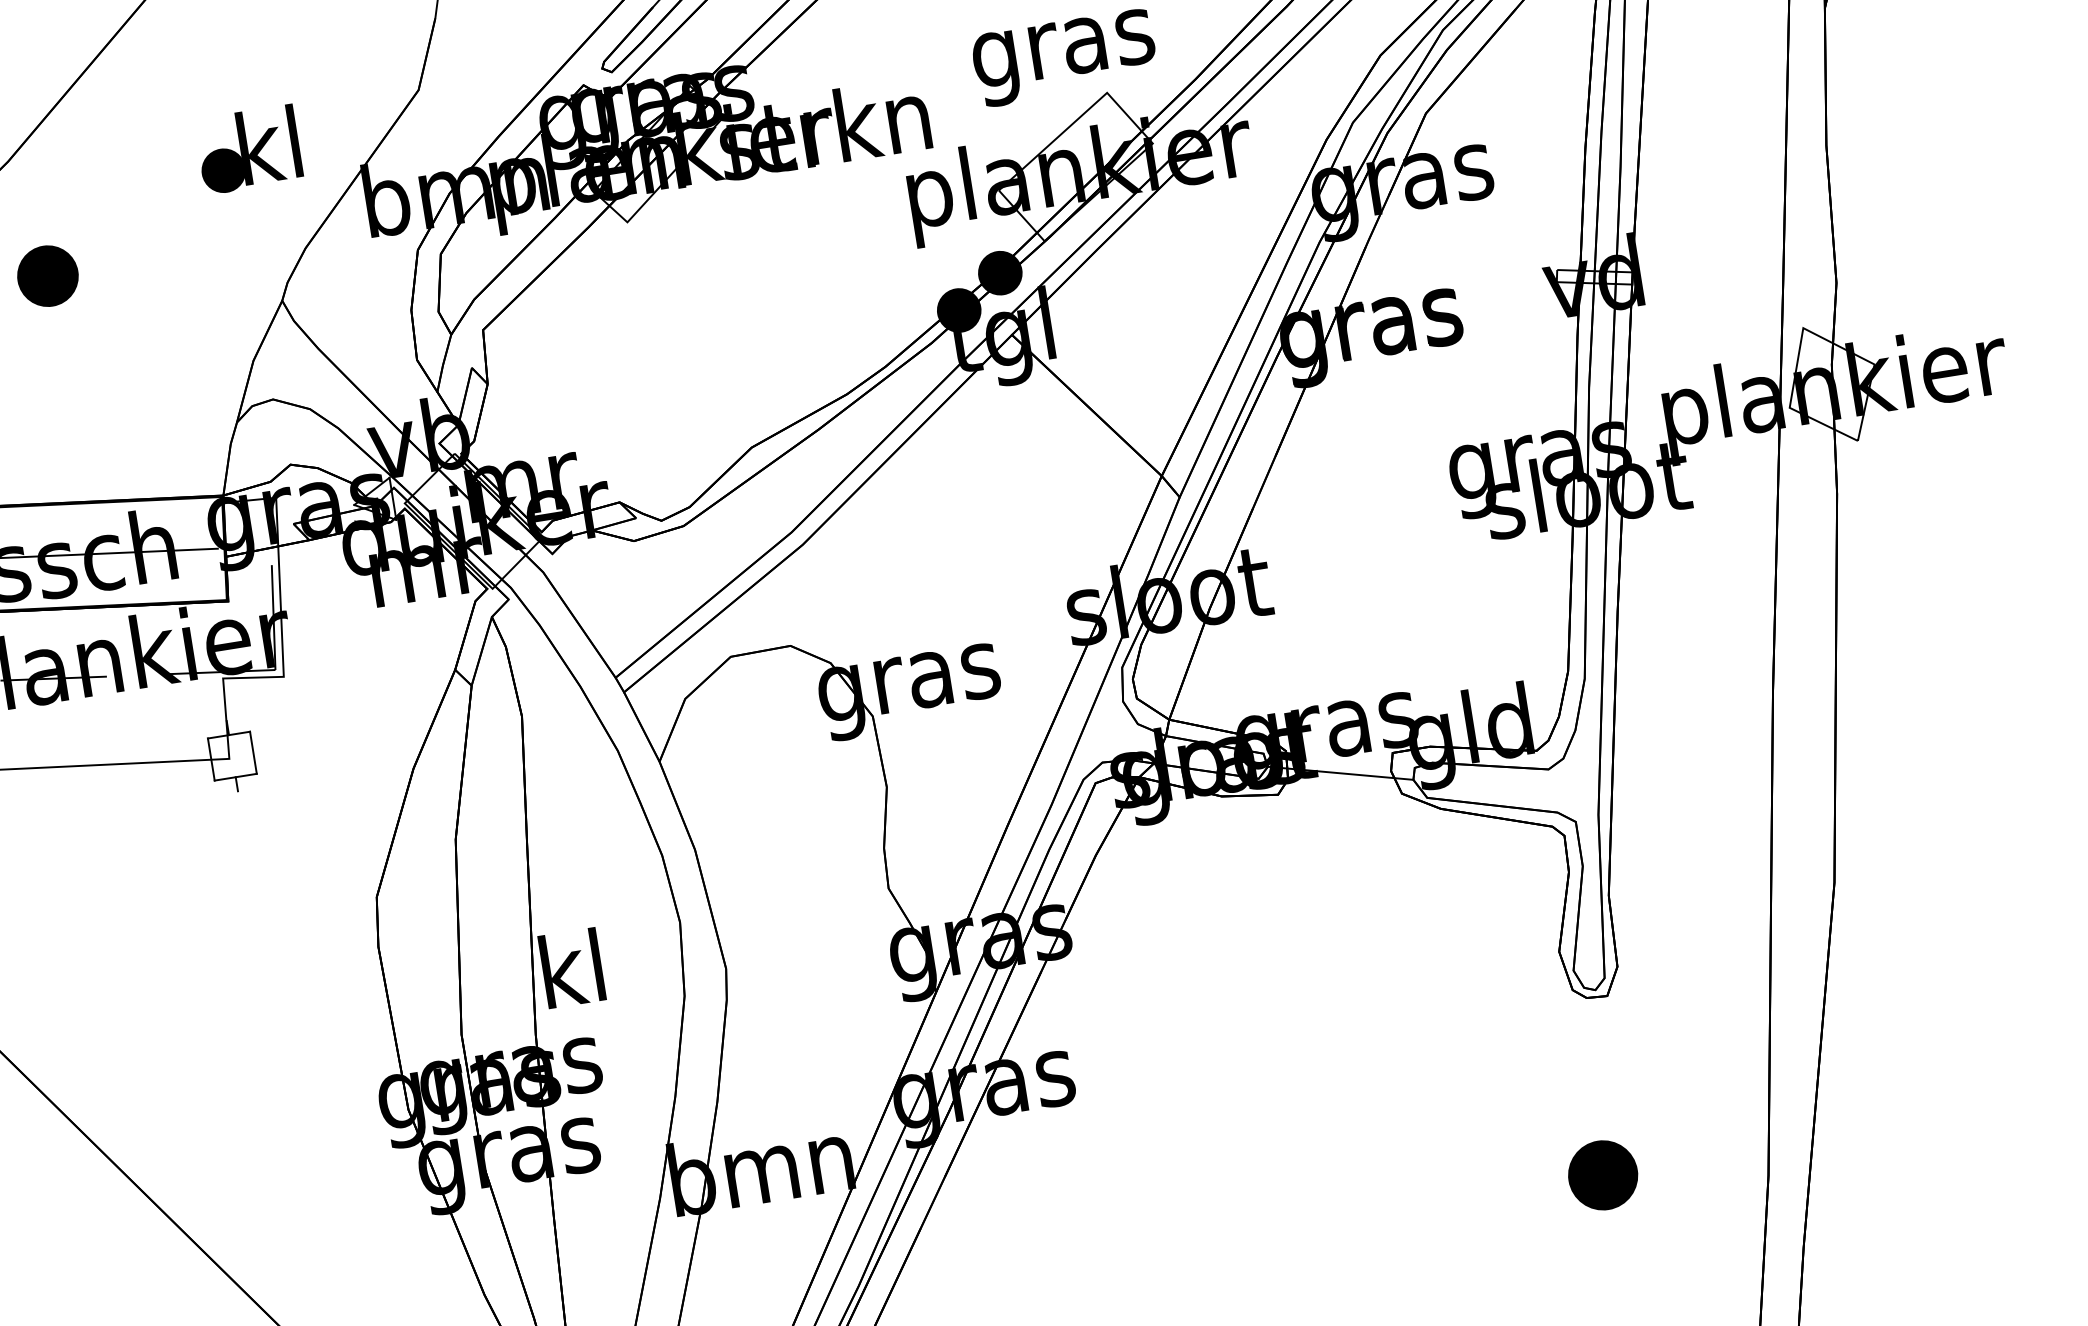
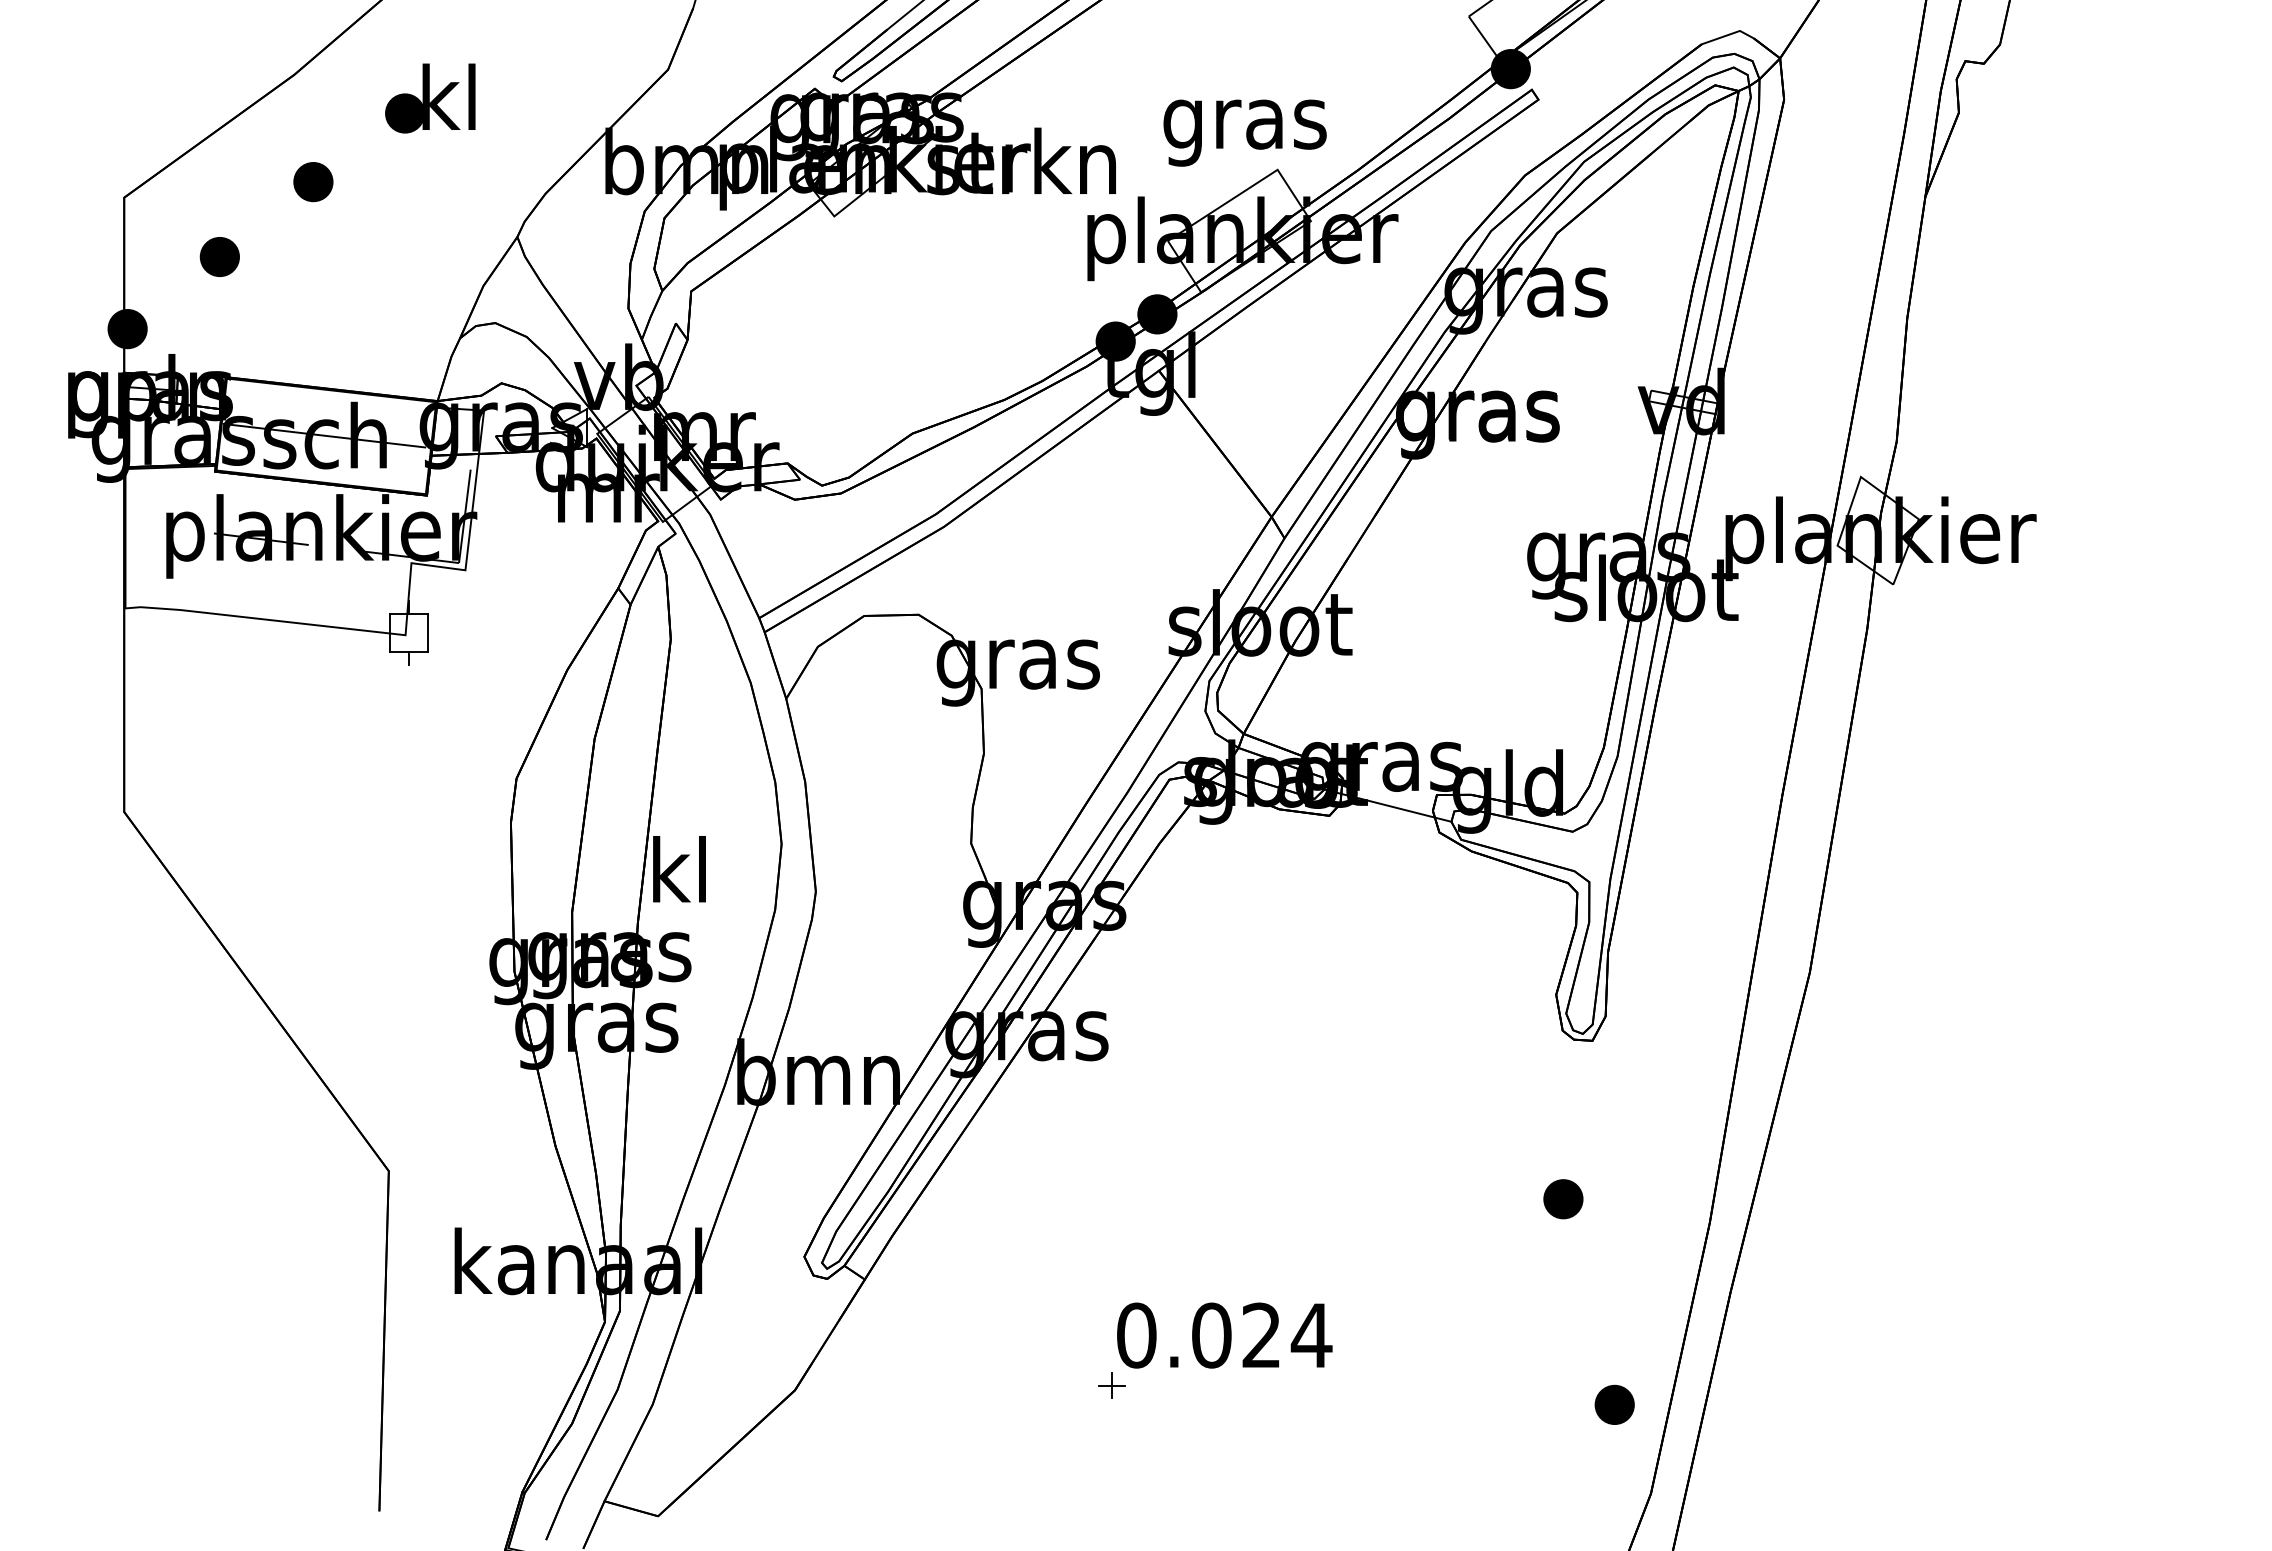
part: (249, 149) -> (430, 98), moved
part: (48, 276) -> (313, 182), size x0.71
part: (1603, 1175) -> (1563, 1199), size x0.62

